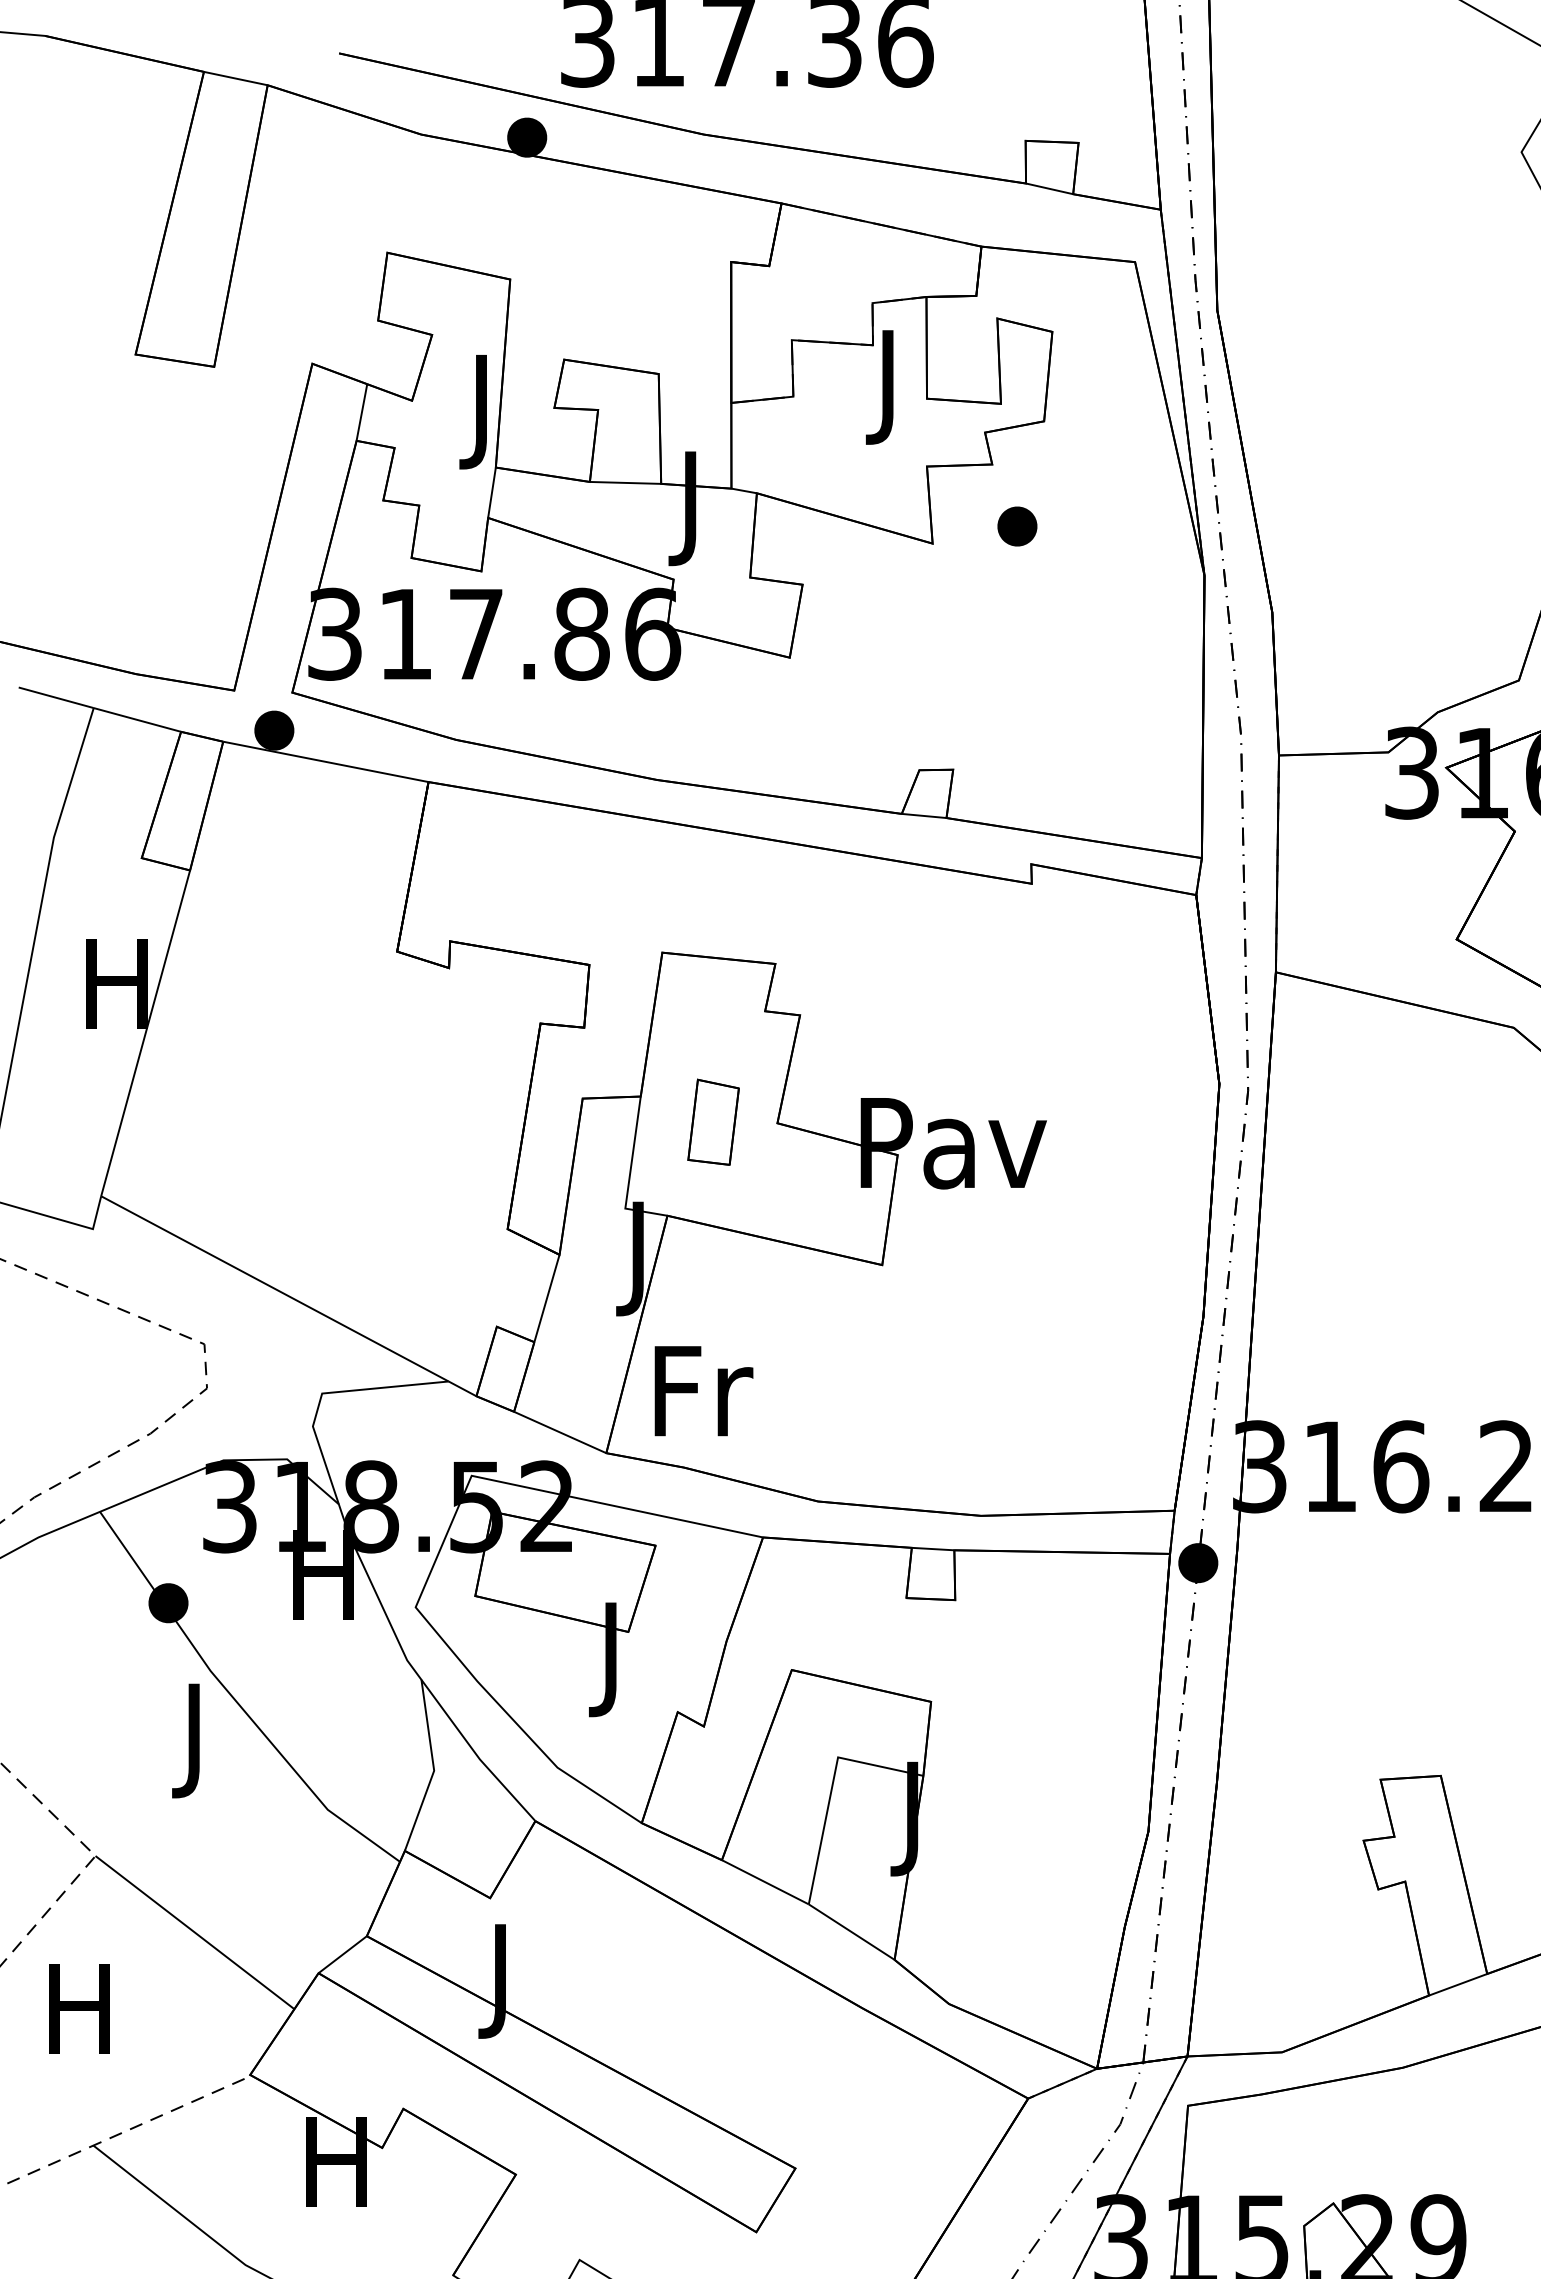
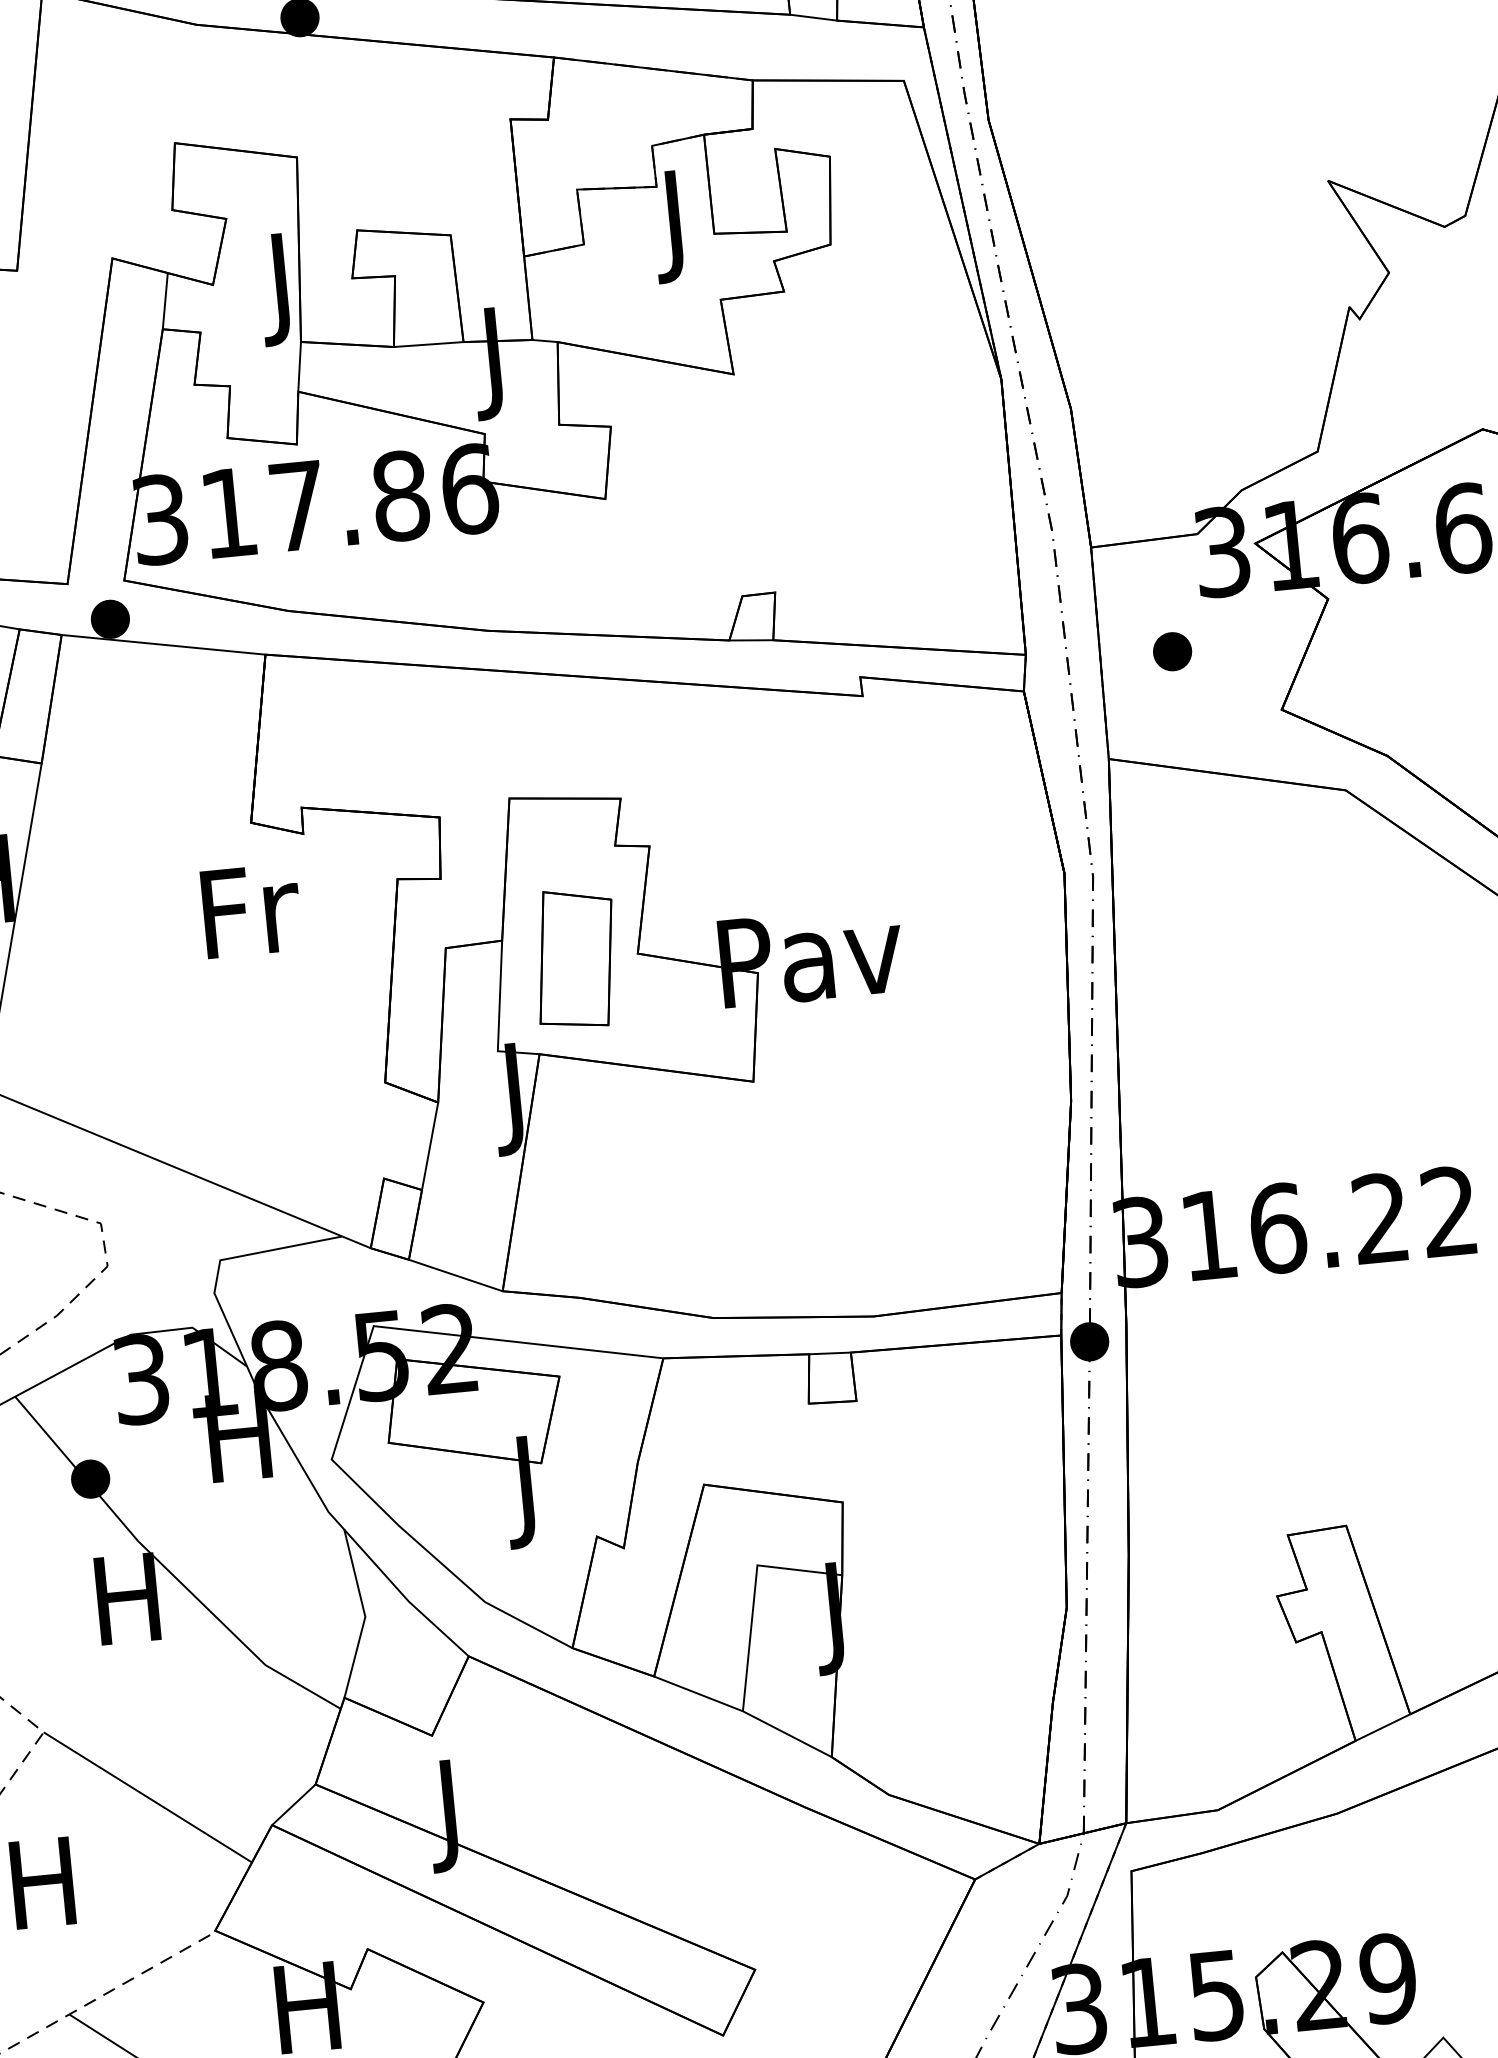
part: (1017, 526) -> (1172, 651), moved
part: (713, 1122) -> (575, 958), size x1.67
text: (703, 1391) -> (251, 911), moved
text: (193, 1740) -> (128, 1610), J -> H

